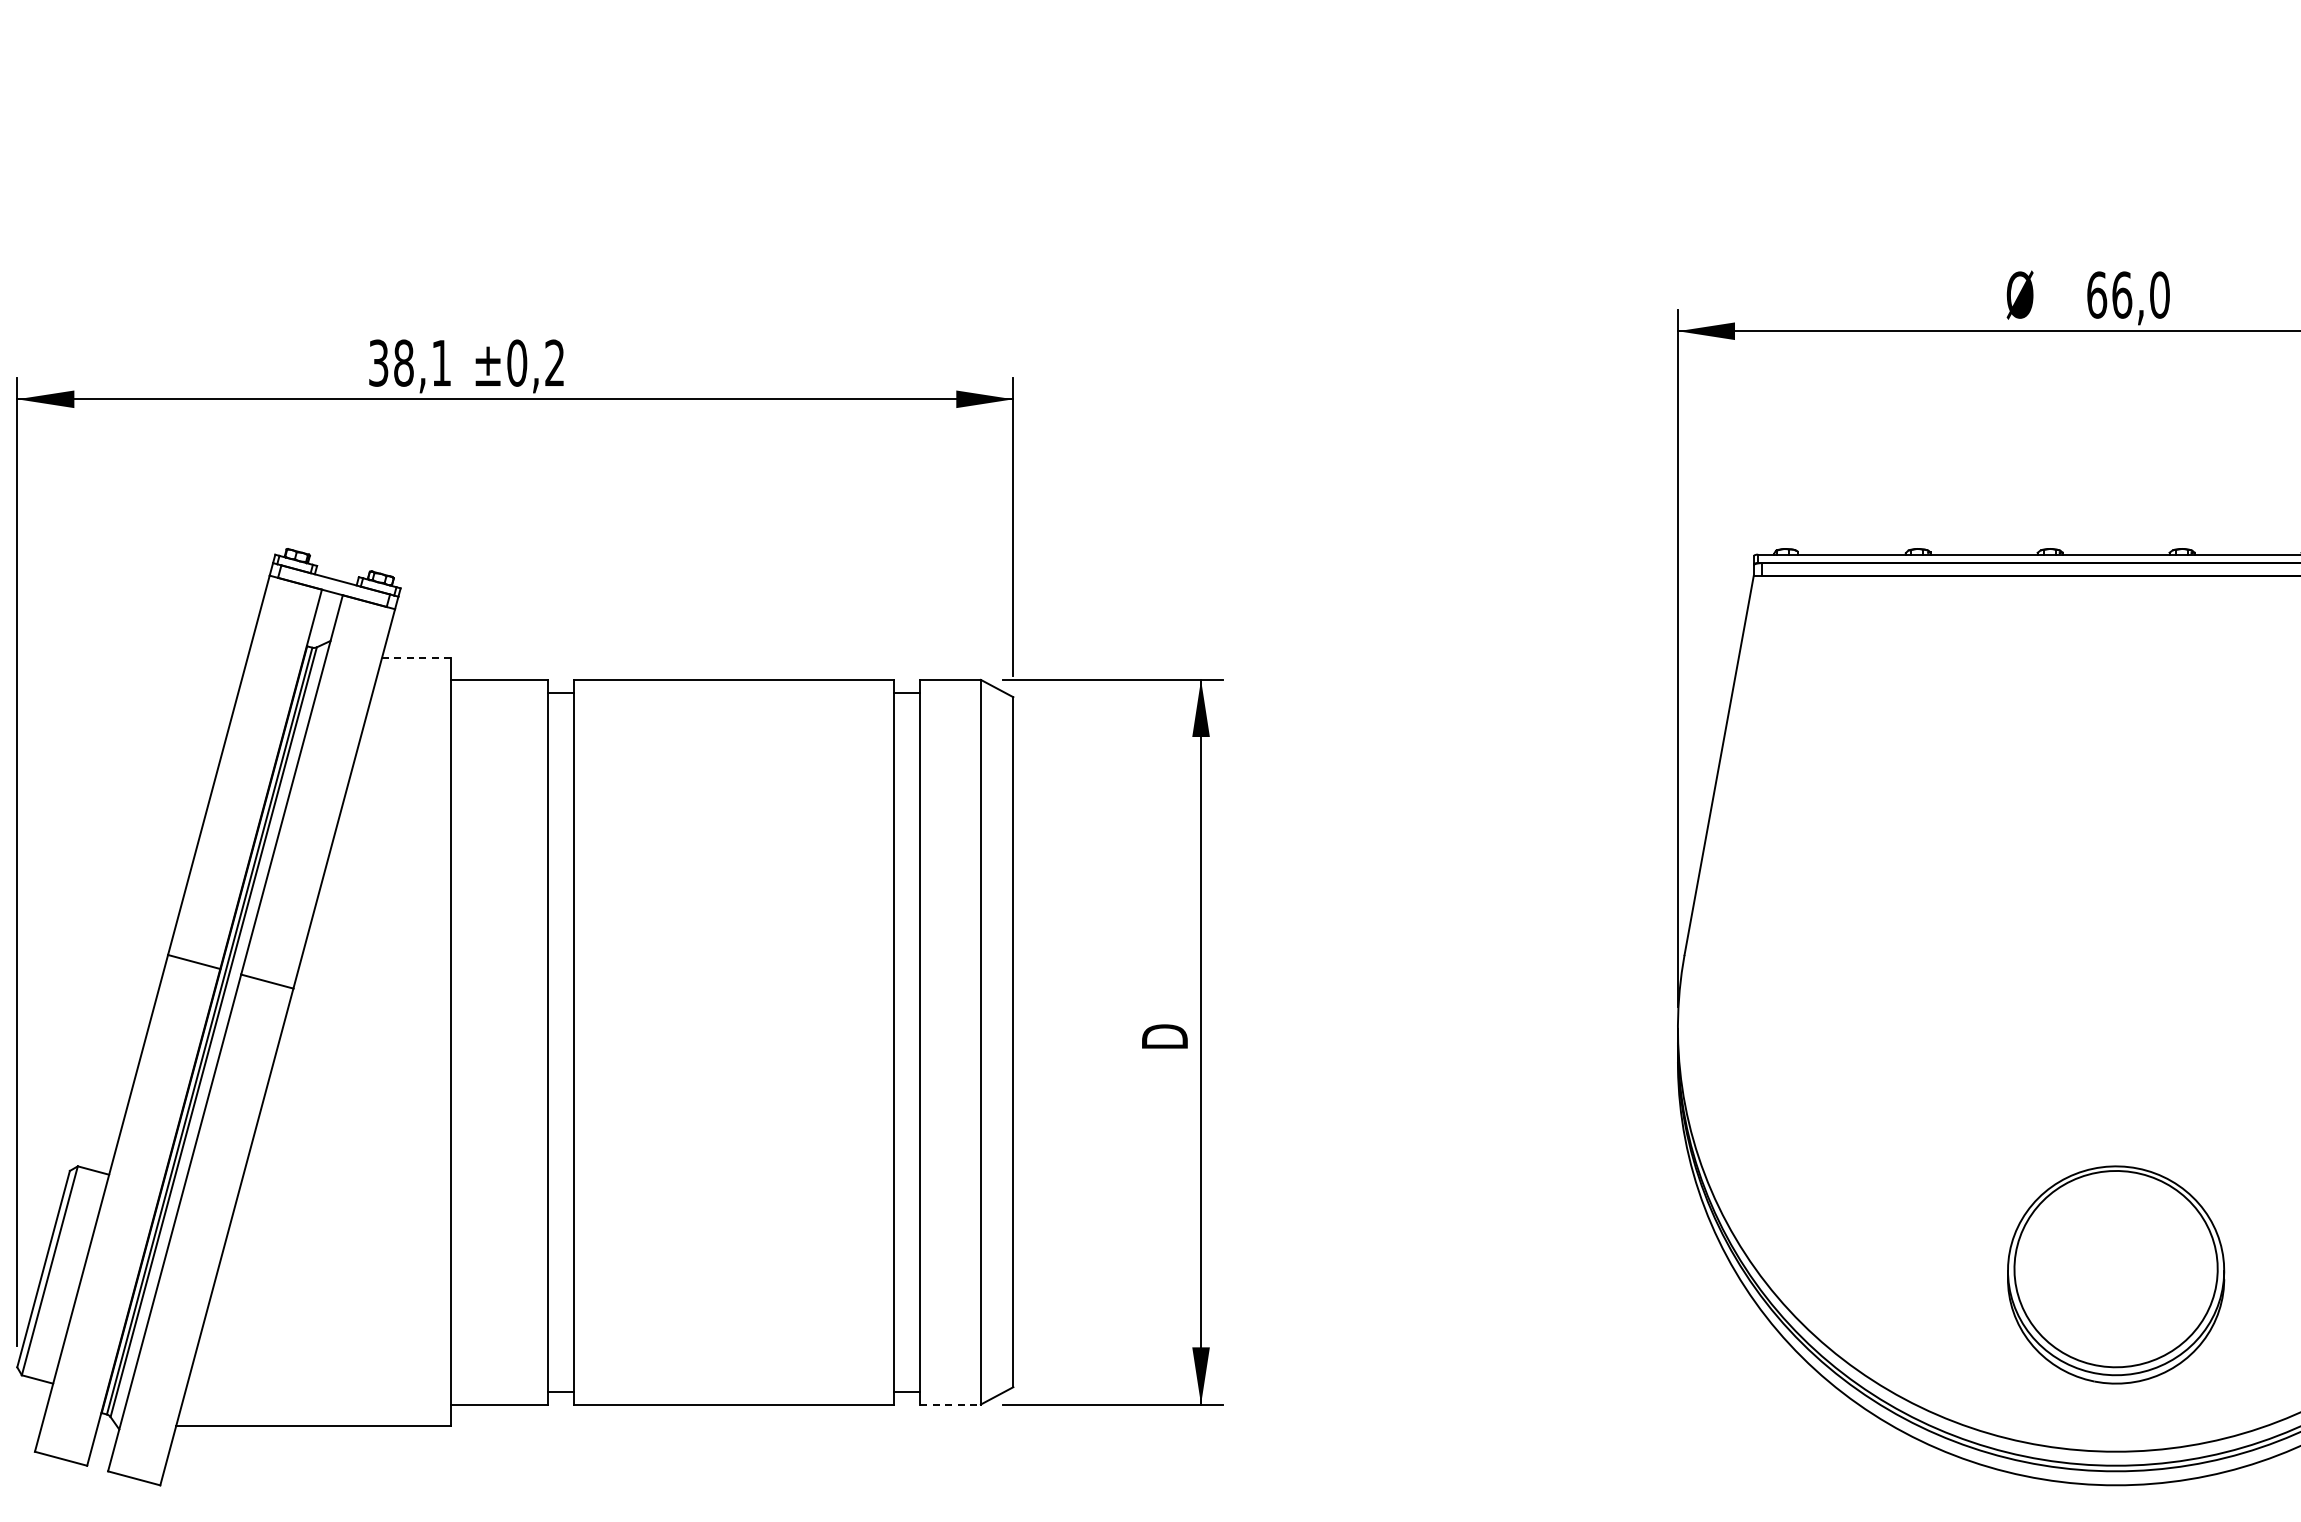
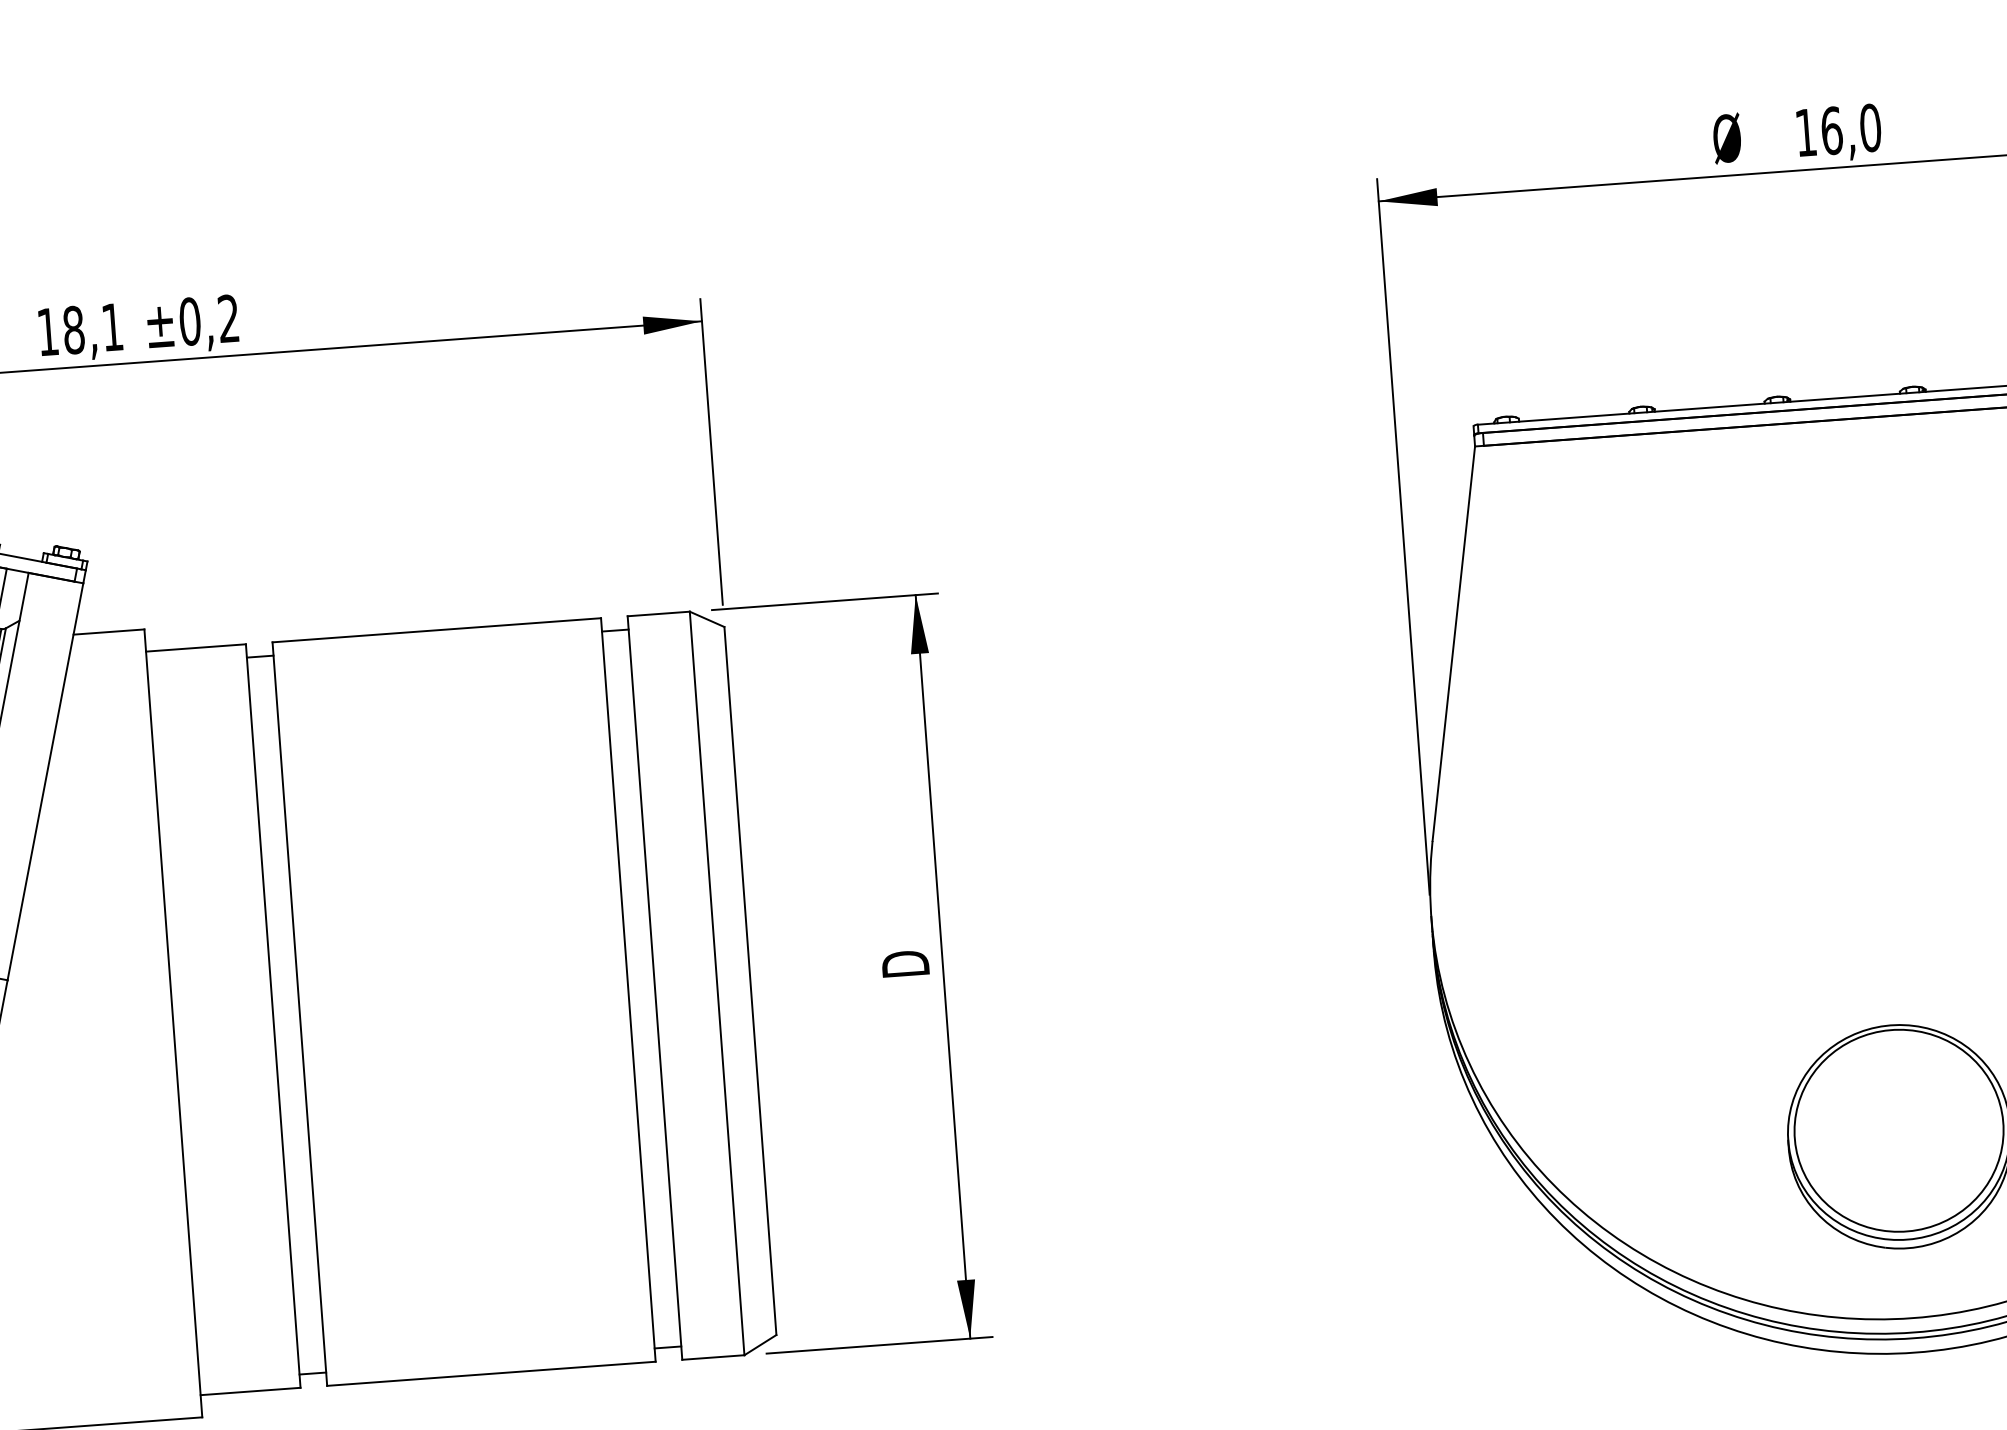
text: (2097, 294) -> (1806, 132), 66,0 -> 16,0
text: (378, 362) -> (47, 331), 38,1 -> 18,1
line: (416, 658) -> (109, 632), dashed -> solid
line: (951, 1404) -> (714, 1357), dashed -> solid

